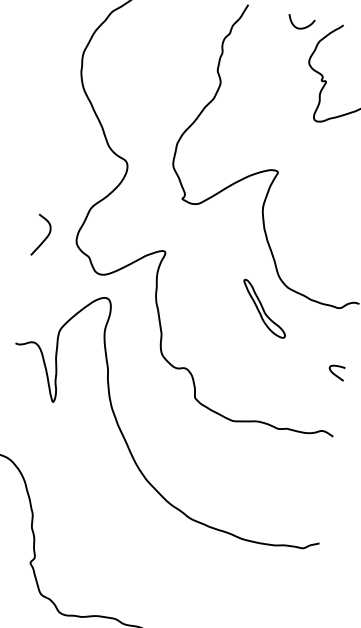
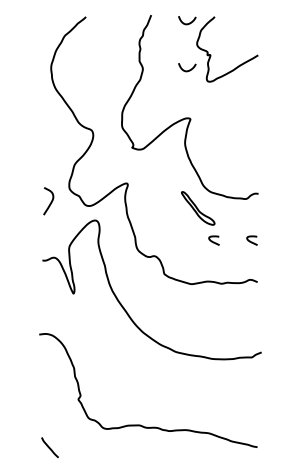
curve: (290, 97) -> (189, 69), added
curve: (44, 238) -> (50, 202), moved
curve: (277, 361) -> (212, 240), added

